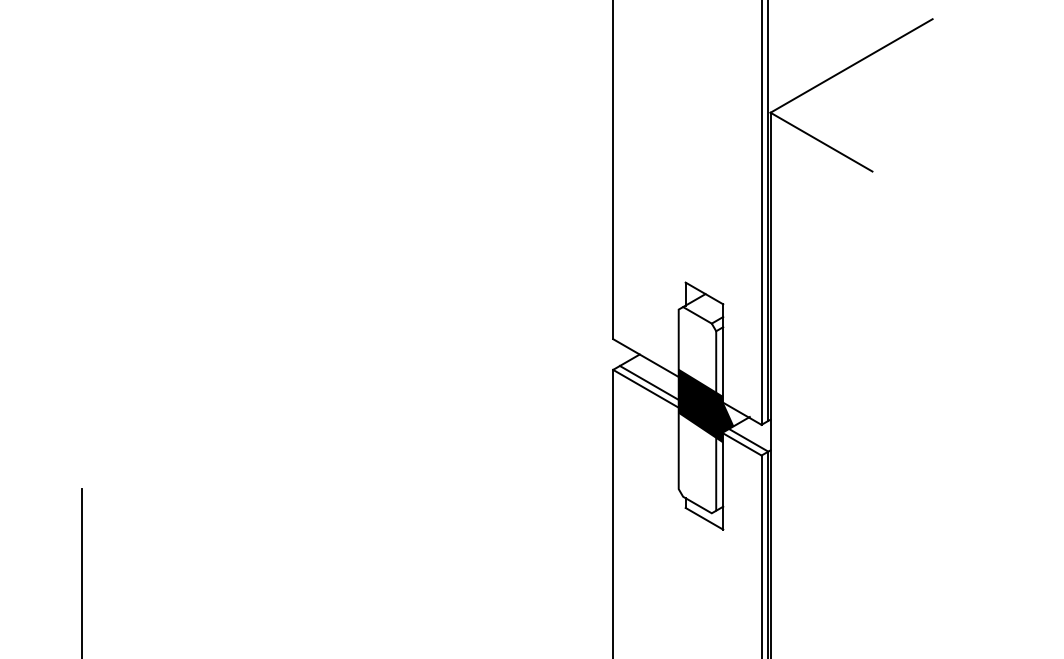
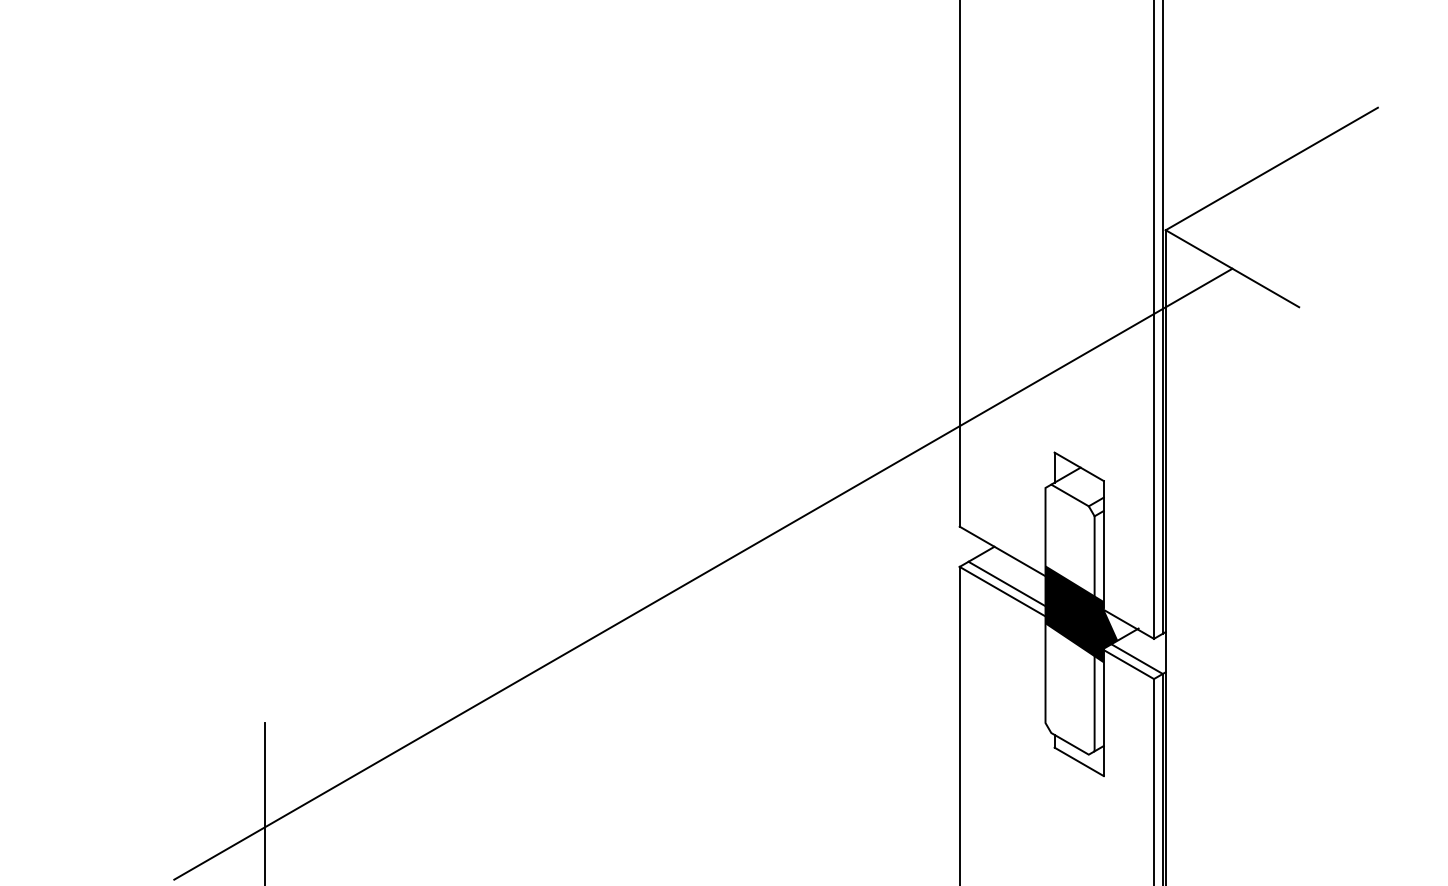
line: (417, 374) -> (703, 573), added

